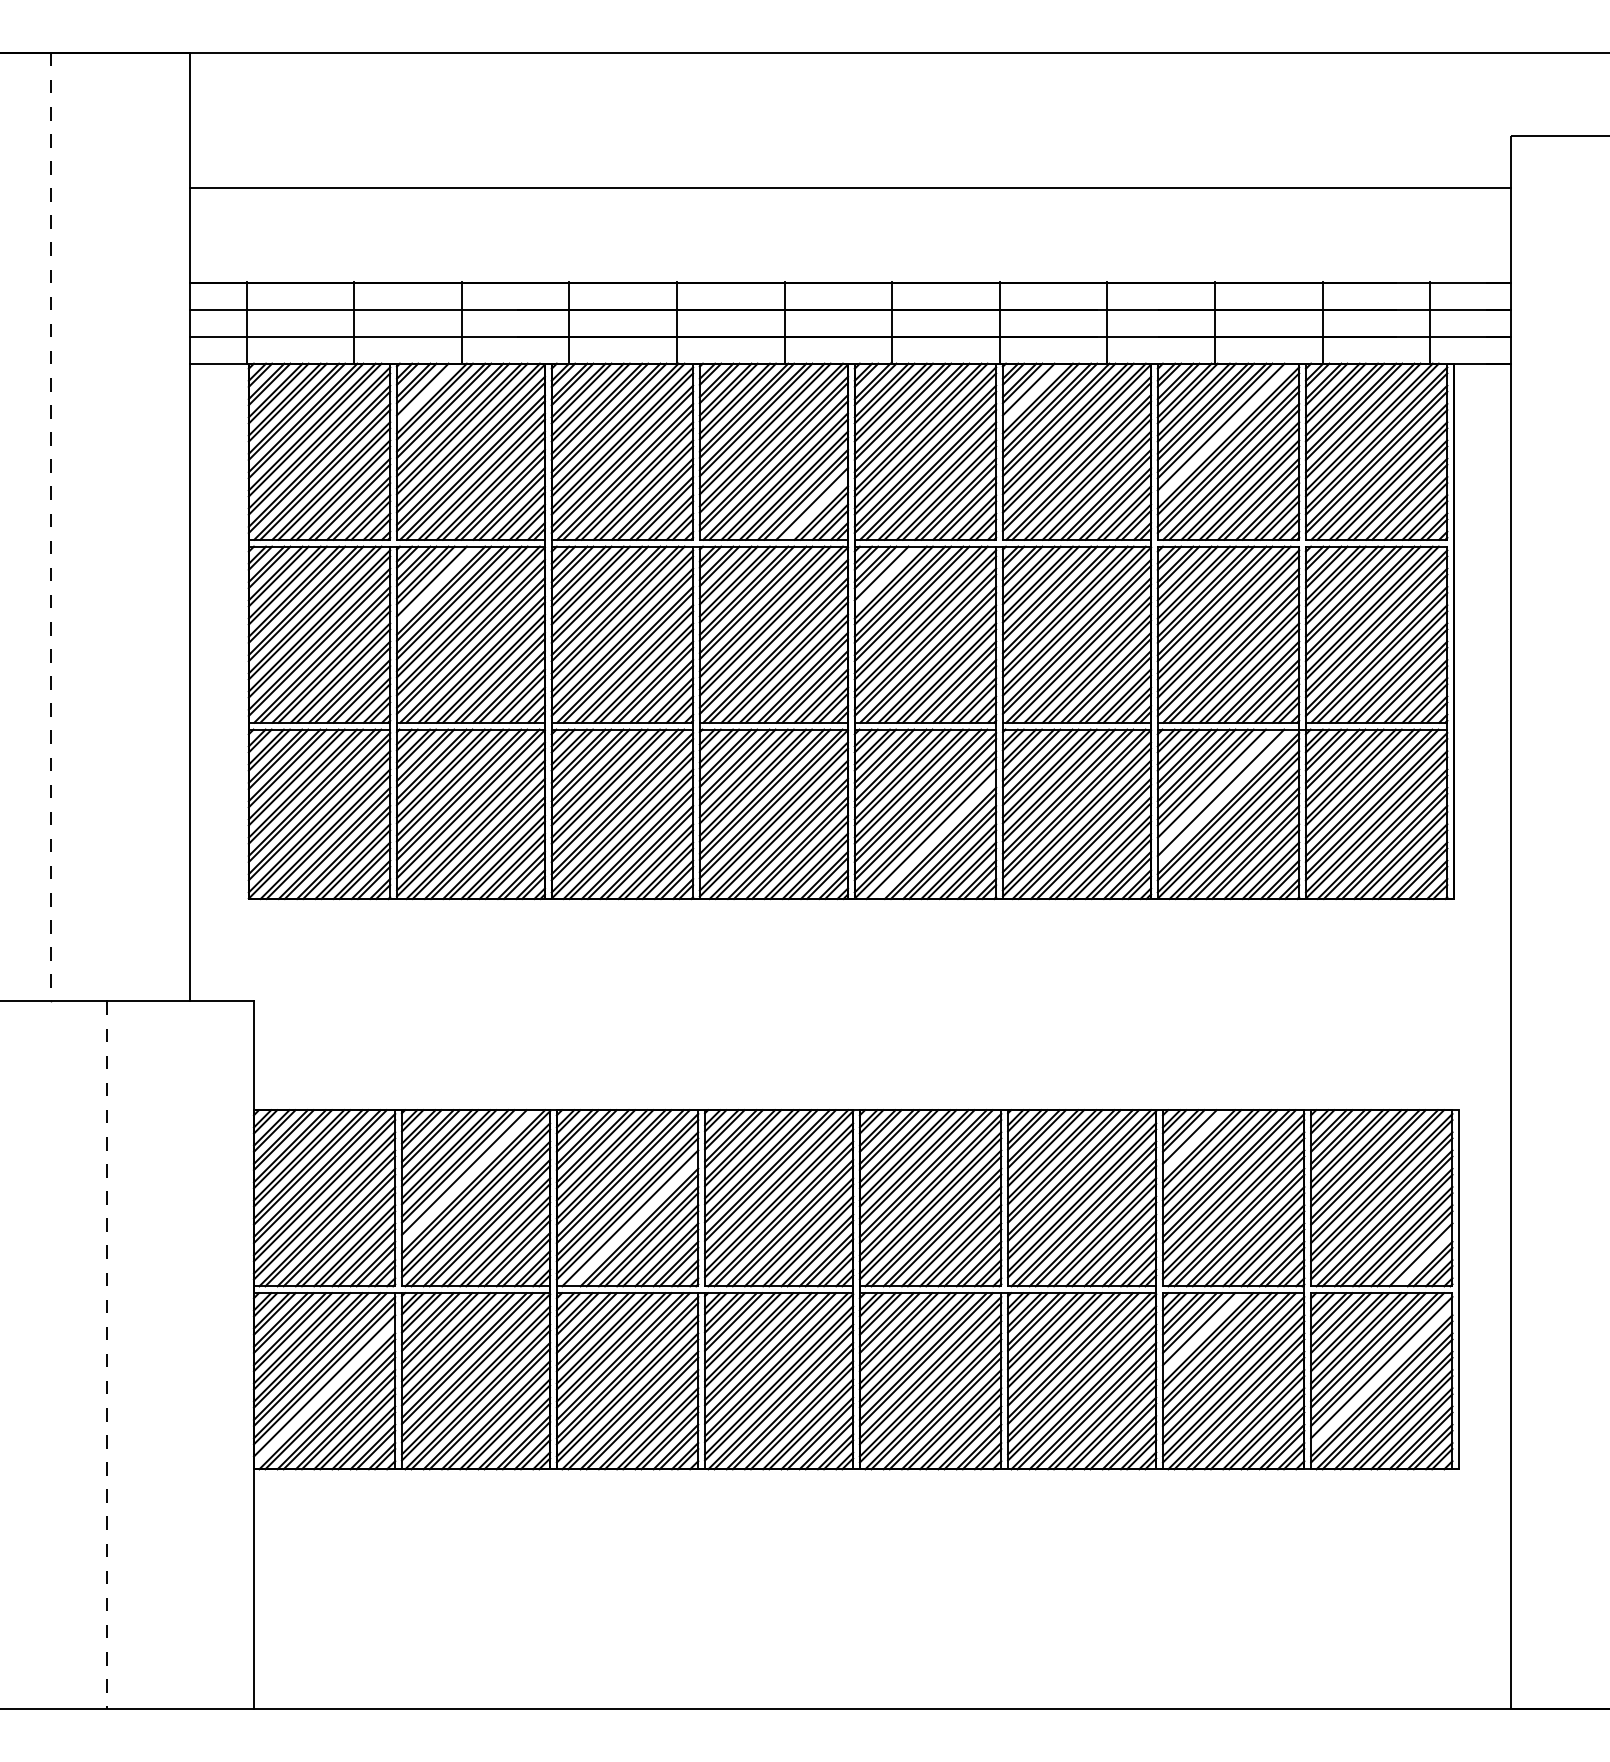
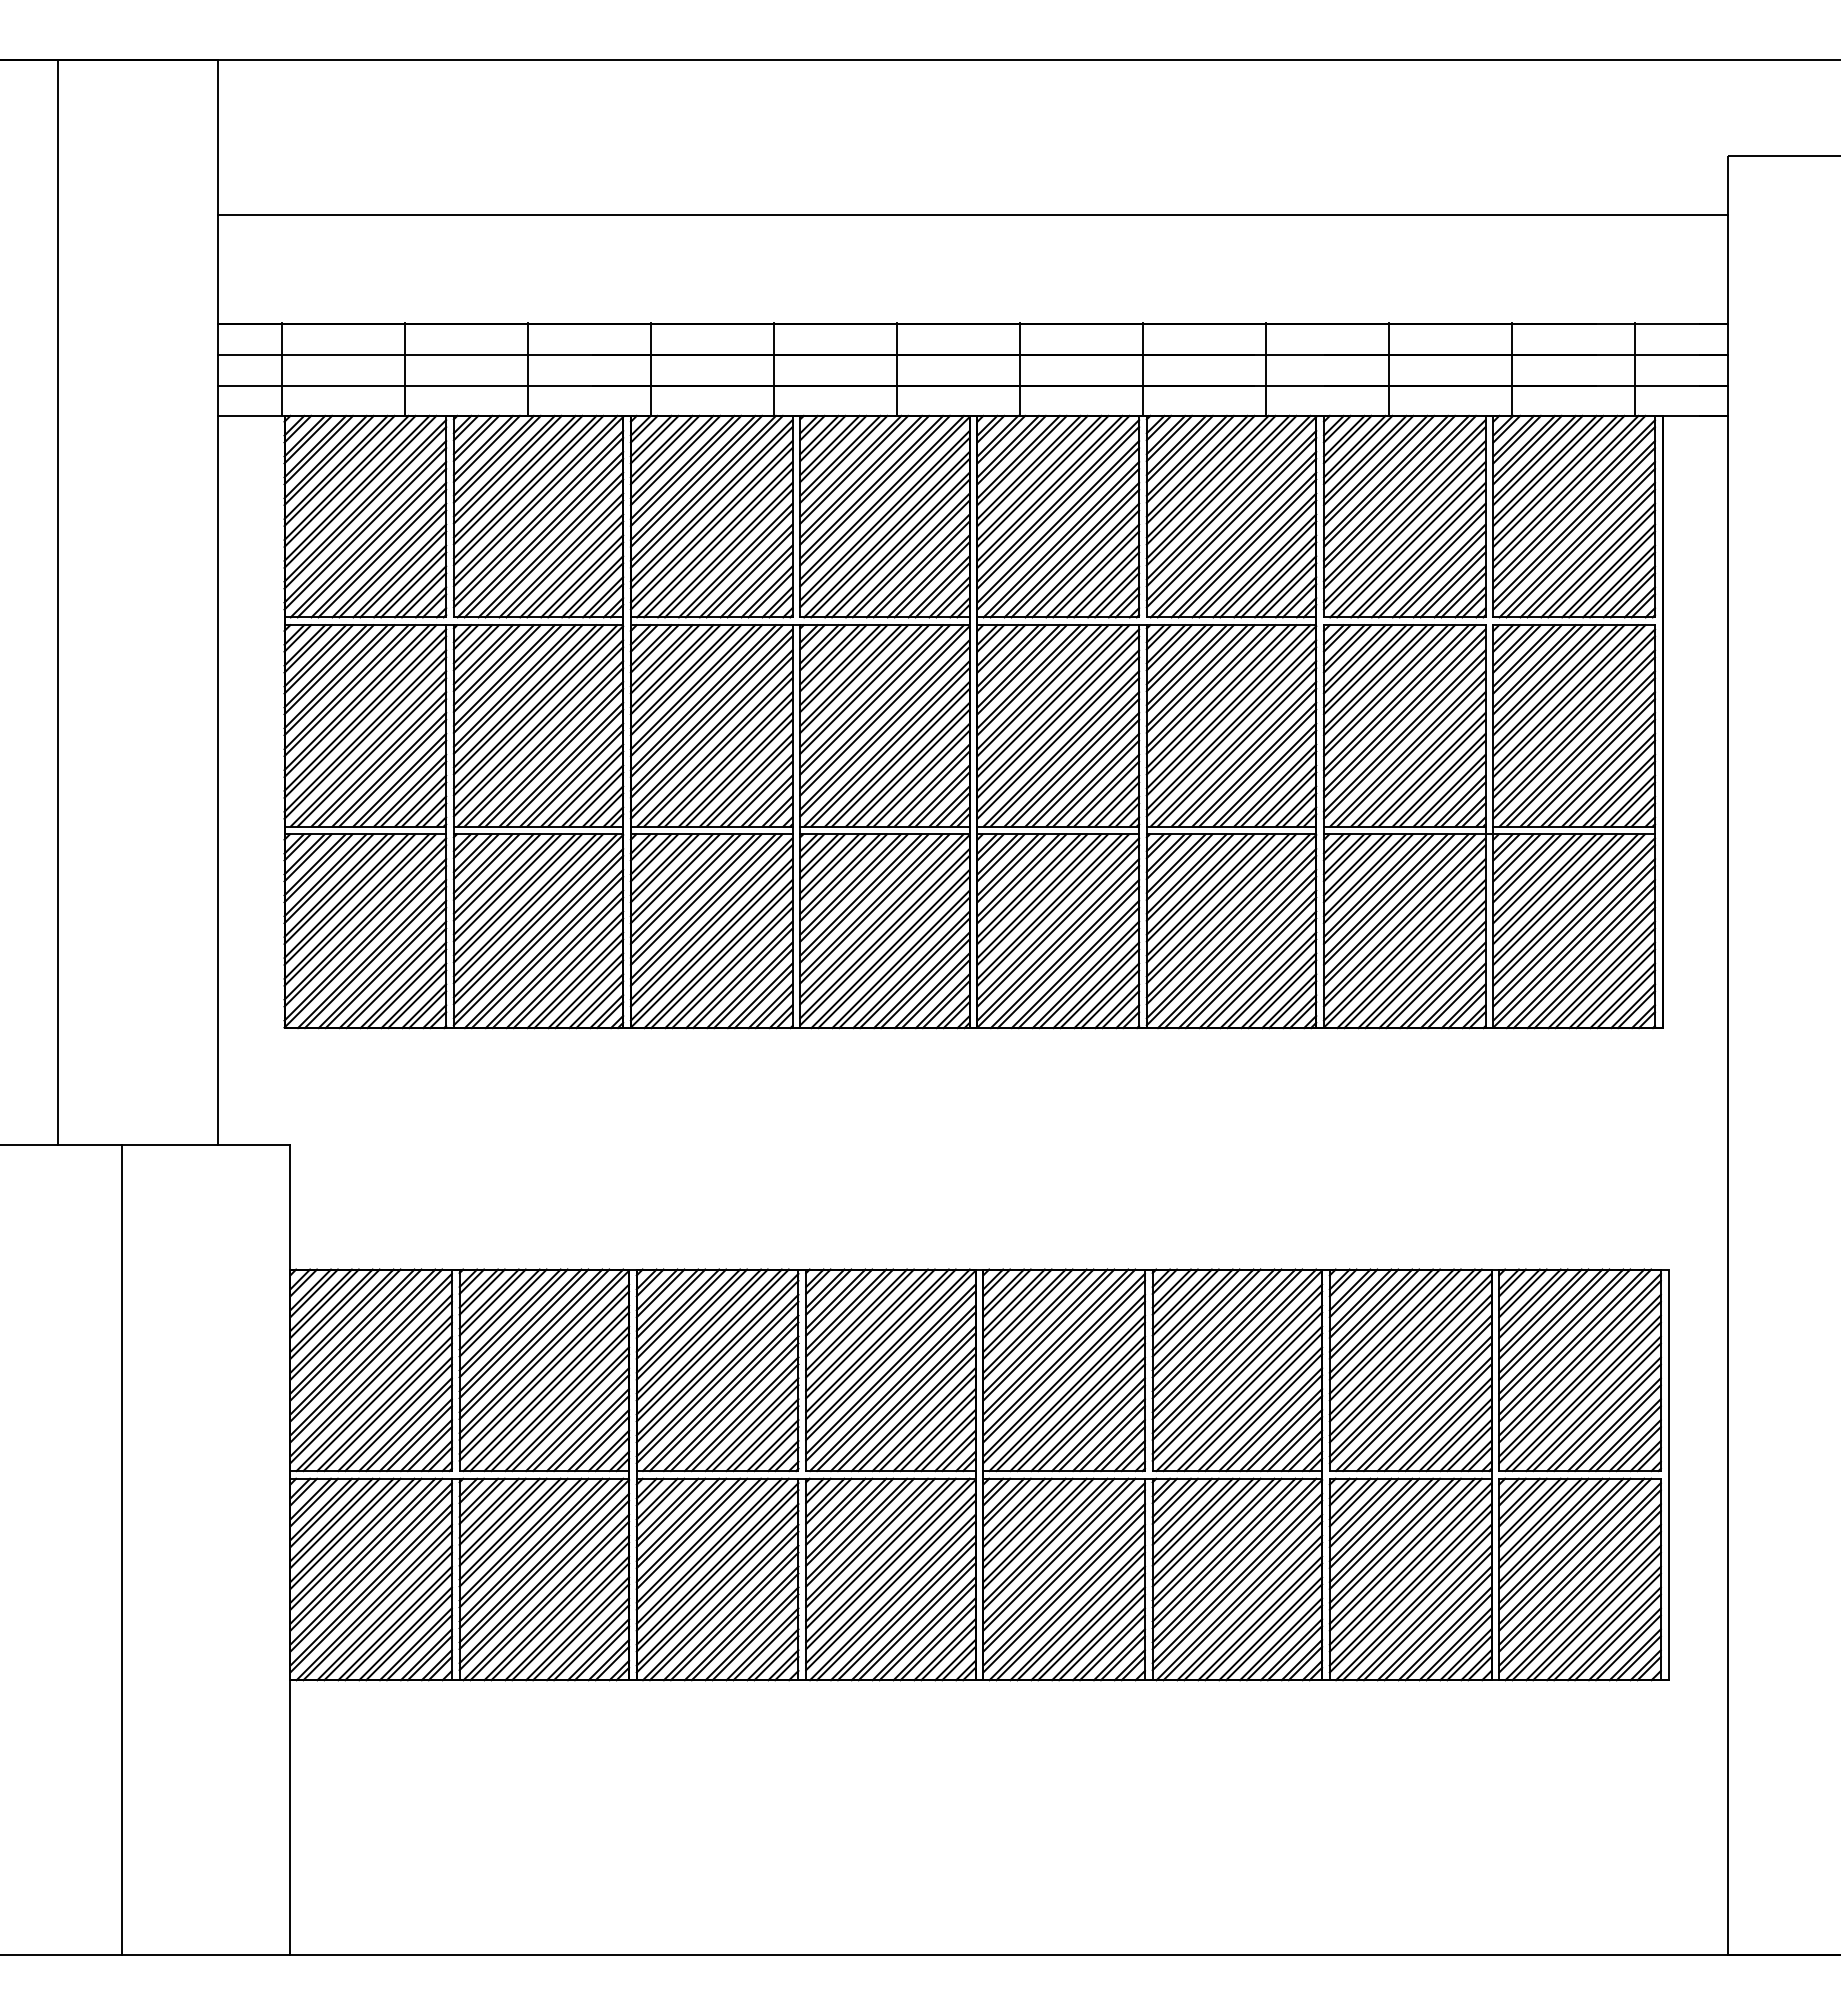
line: (425, 392) -> (486, 448), added
line: (1031, 392) -> (1179, 448), added
line: (1223, 429) -> (1399, 491), added
line: (814, 506) -> (931, 579), added
line: (51, 527) -> (58, 603), dashed -> solid
line: (884, 576) -> (1011, 659), added
line: (434, 584) -> (496, 668), added
line: (1214, 786) -> (1388, 899), added
line: (1223, 795) -> (1399, 909), added
line: (934, 837) -> (1068, 957), added
line: (1192, 1139) -> (1363, 1303), added
line: (467, 1175) -> (534, 1344), added
line: (632, 1221) -> (723, 1396), added
line: (1423, 1257) -> (1627, 1438), added
line: (1202, 1332) -> (1374, 1523), added
line: (106, 1354) -> (121, 1549), dashed -> solid
line: (1381, 1373) -> (1579, 1570), added
line: (324, 1391) -> (370, 1591), added

